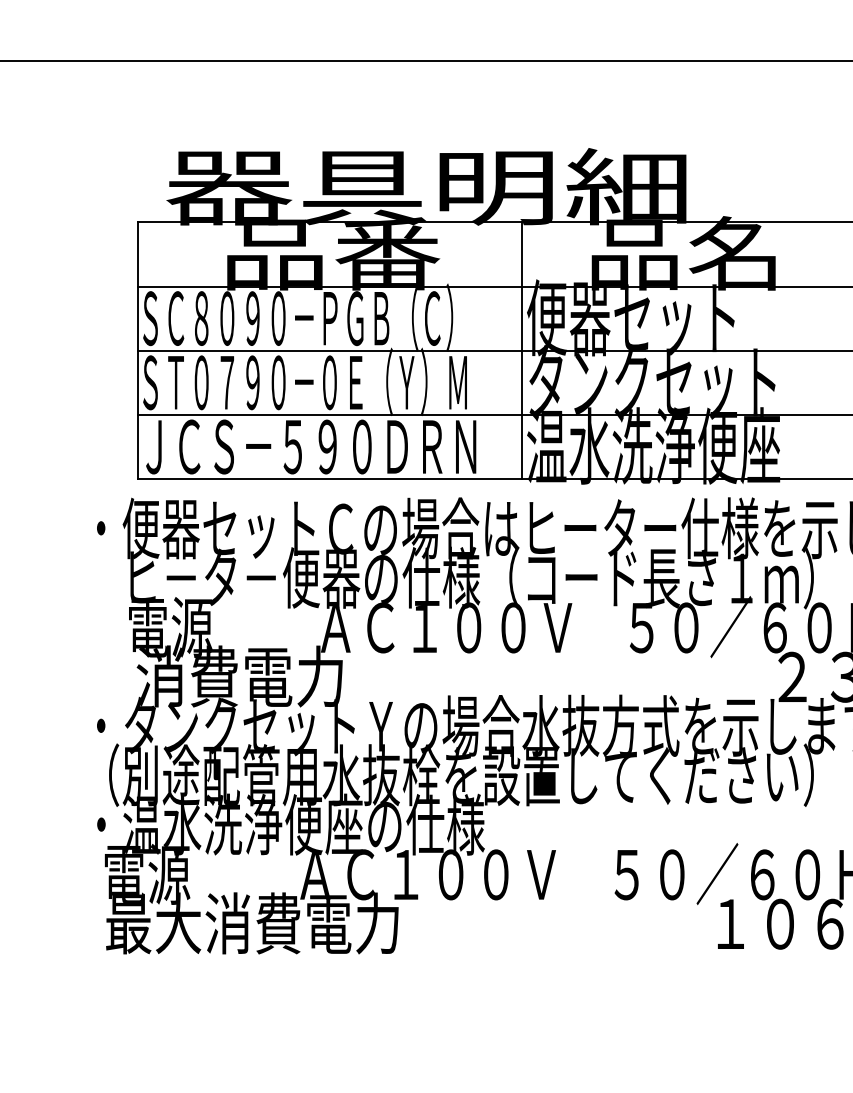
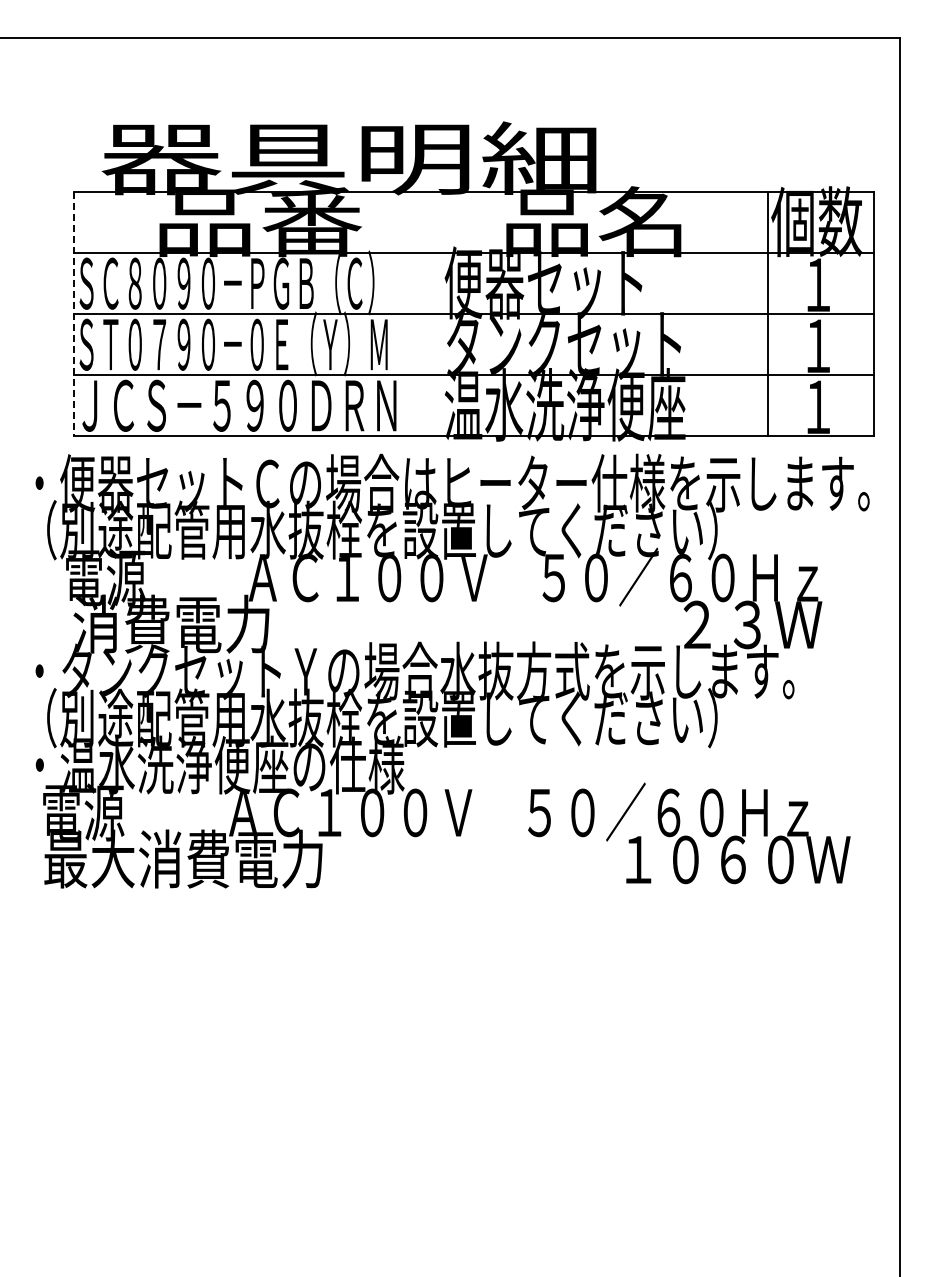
line: (137, 350) -> (74, 314), solid -> dashed
line: (521, 350) -> (439, 314), removed
text: (454, 578) -> (375, 530), ヒ－タ－便器の仕様（コード長さ１ｍ） -> （別途配管用水抜栓を設置してください）

